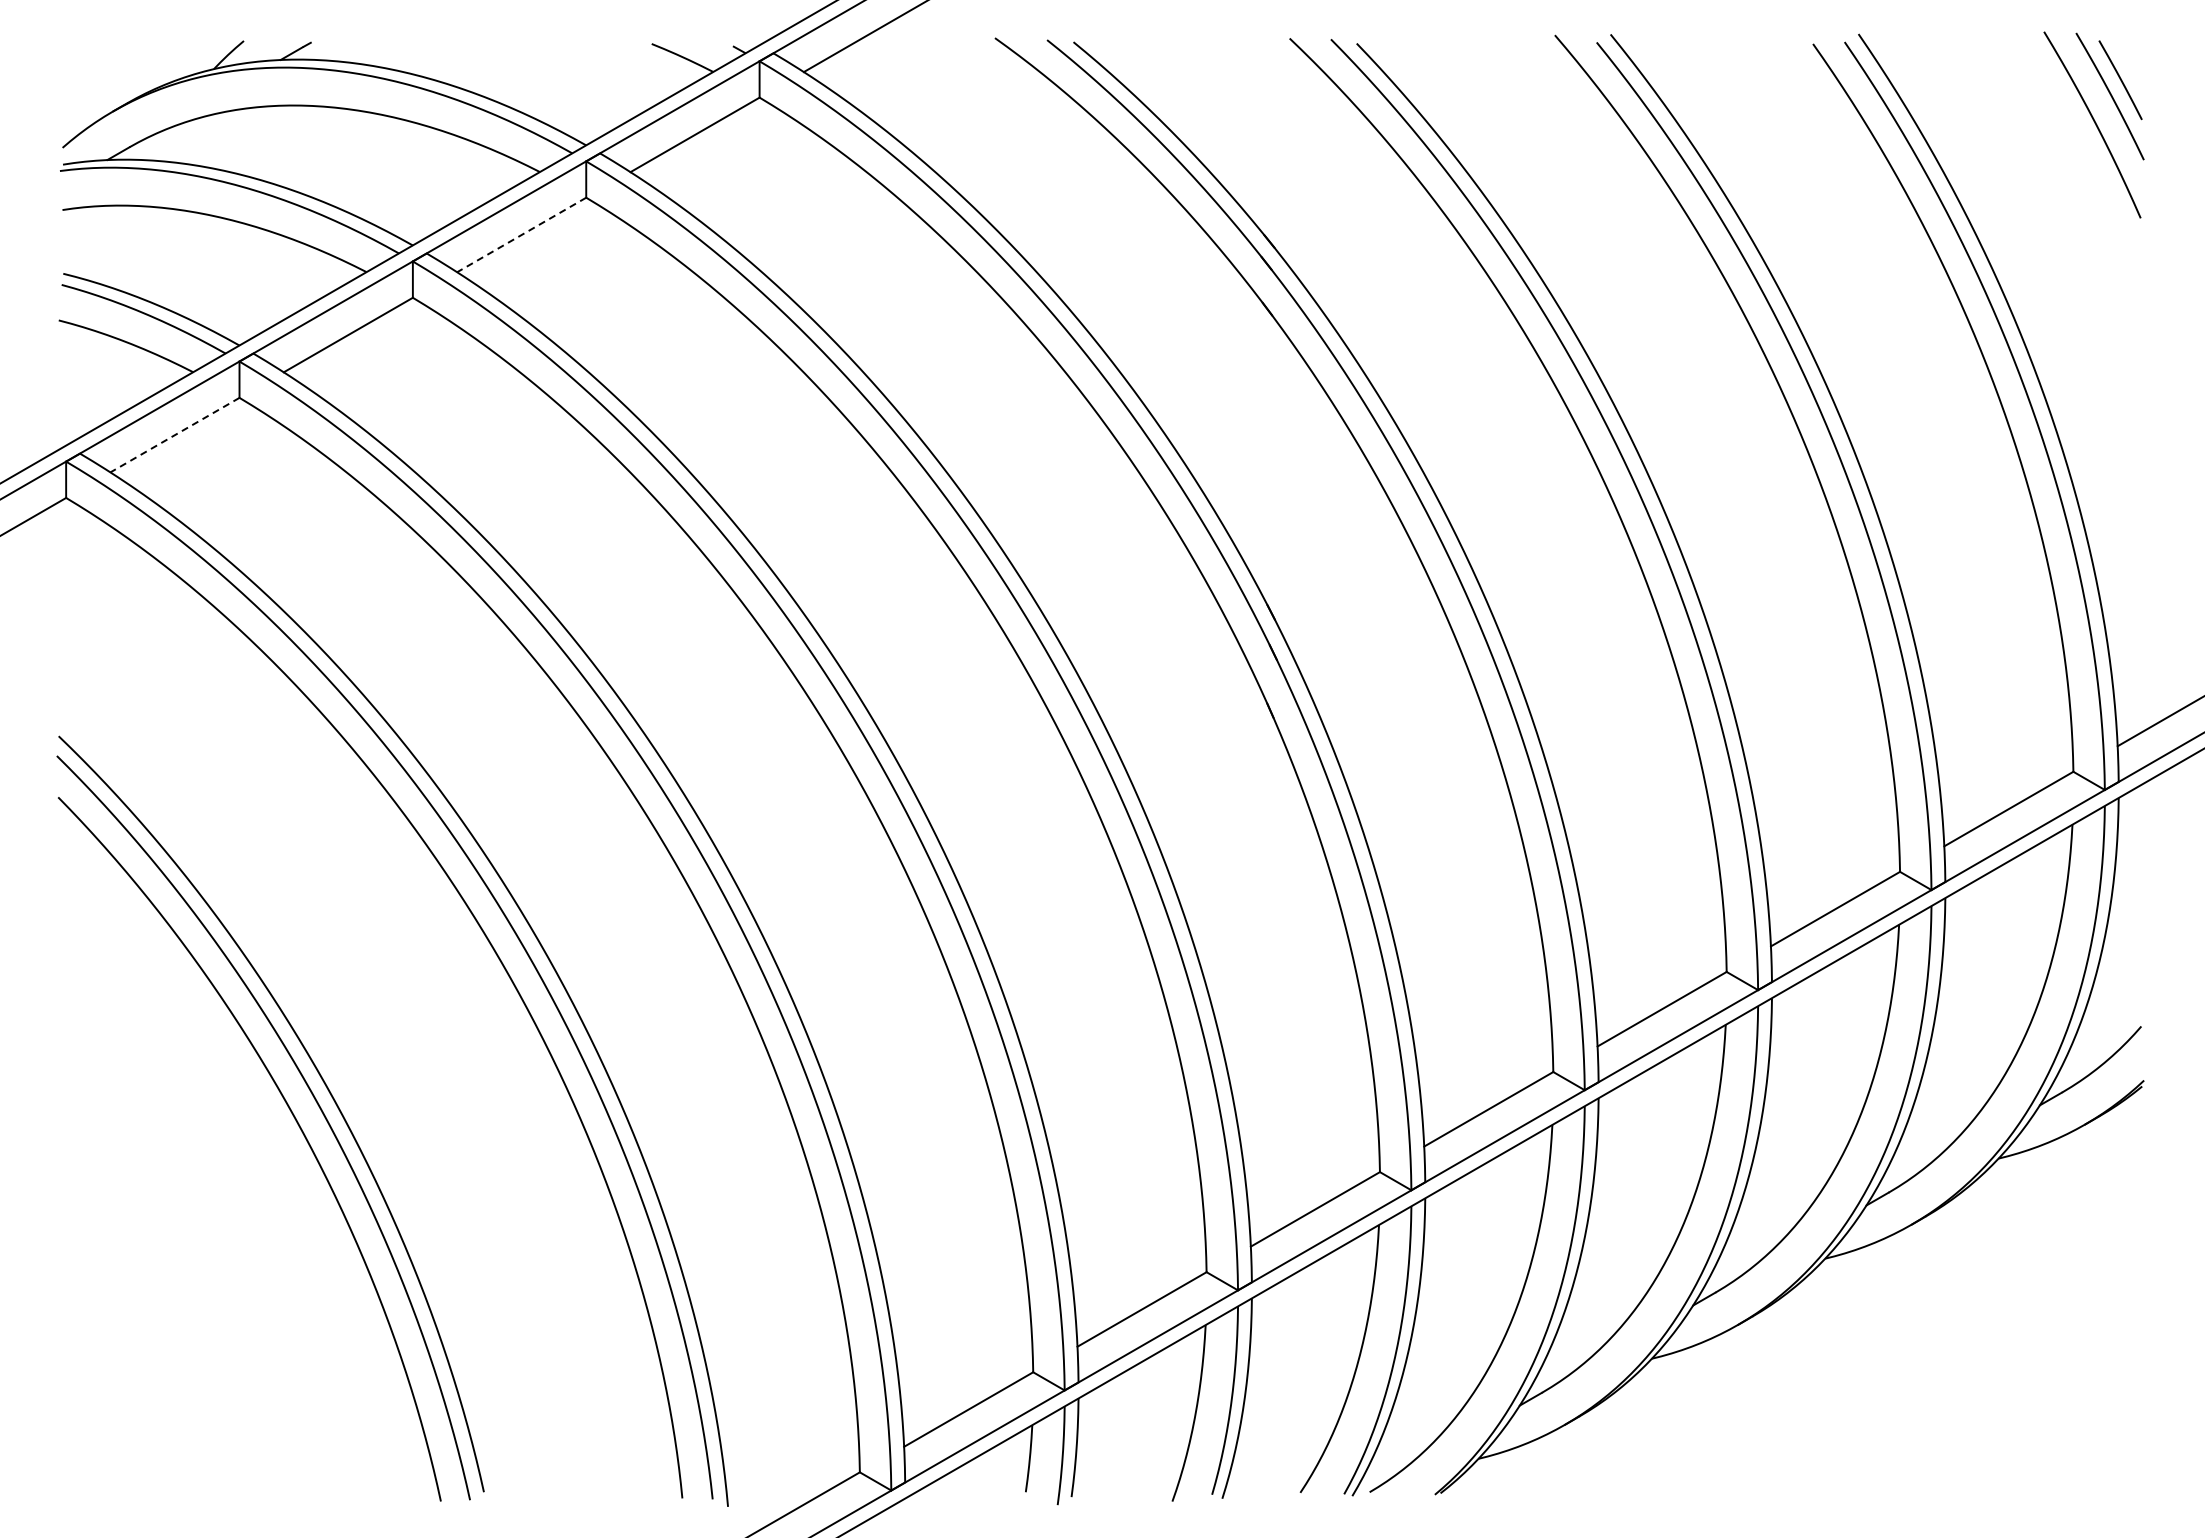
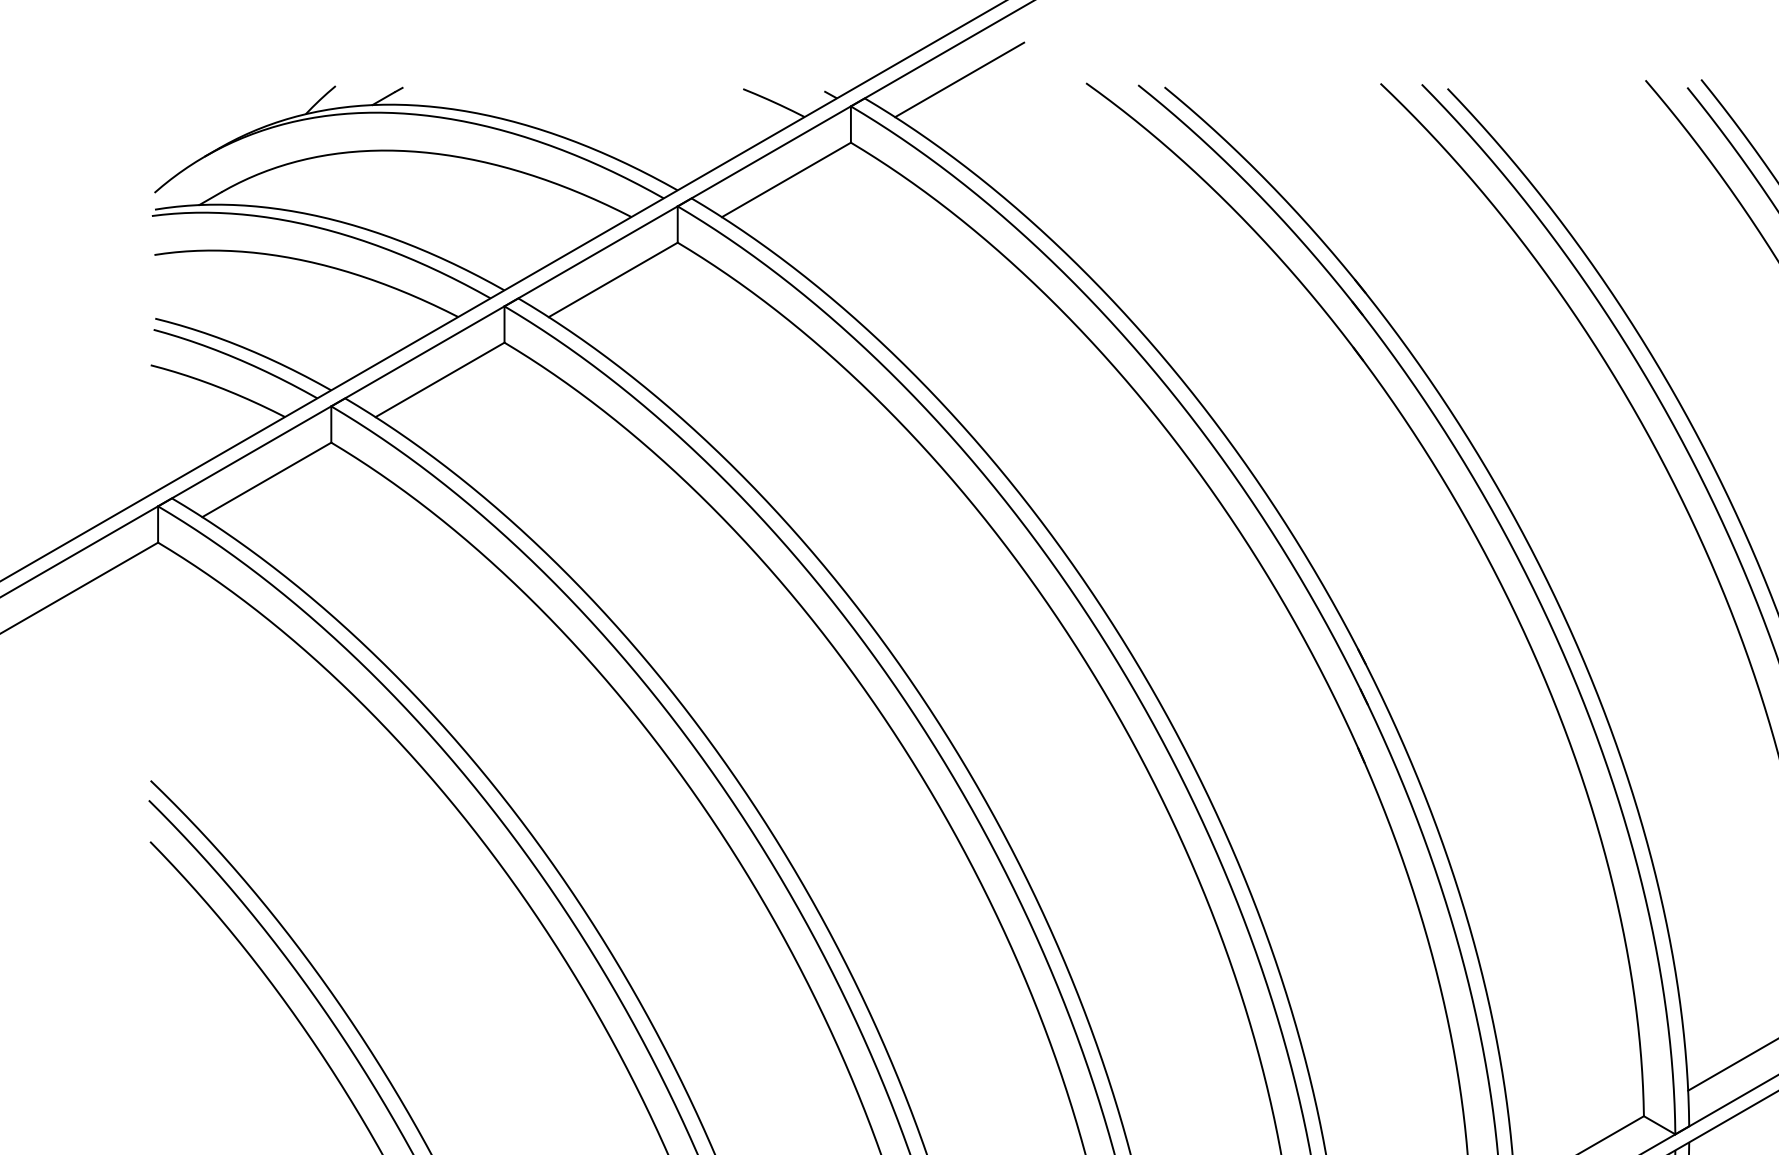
line: (521, 234) -> (613, 279), dashed -> solid
line: (174, 435) -> (266, 480), dashed -> solid

